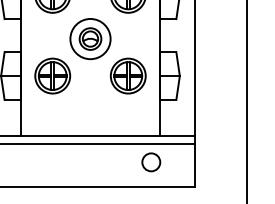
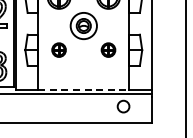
part: (51, 74) -> (58, 49), size x0.6
part: (128, 74) -> (108, 49), size x0.6
line: (91, 136) -> (84, 89), solid -> dashed

